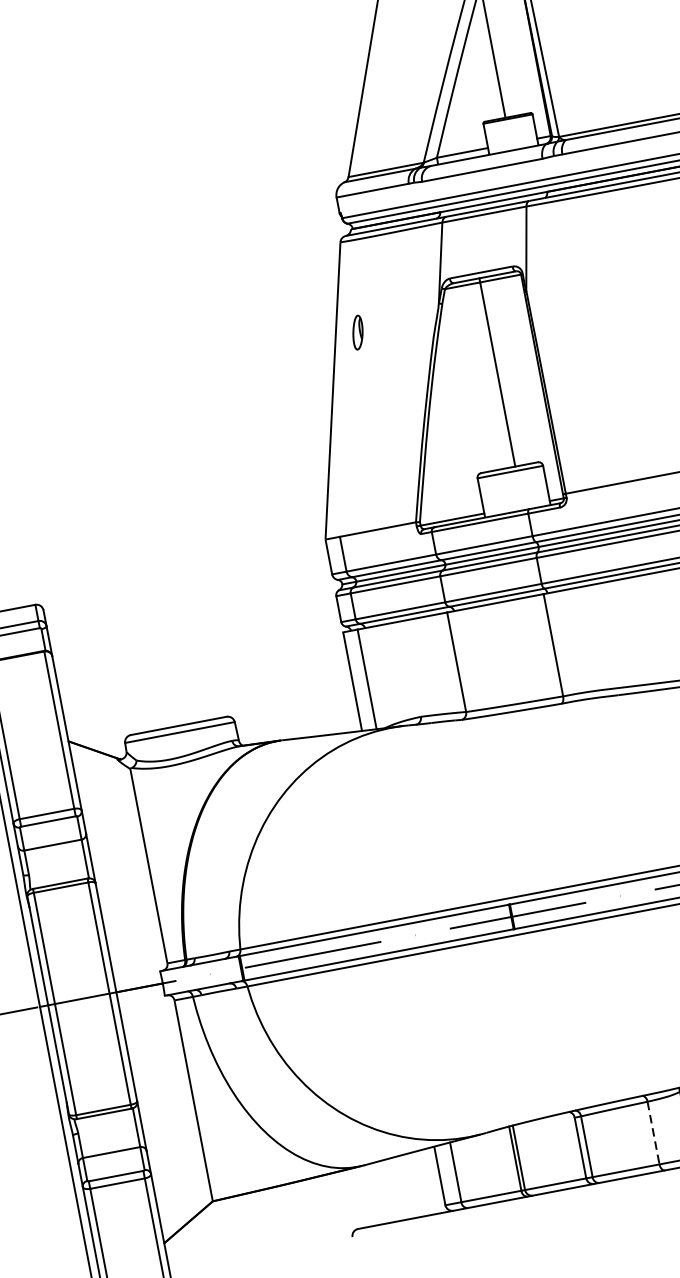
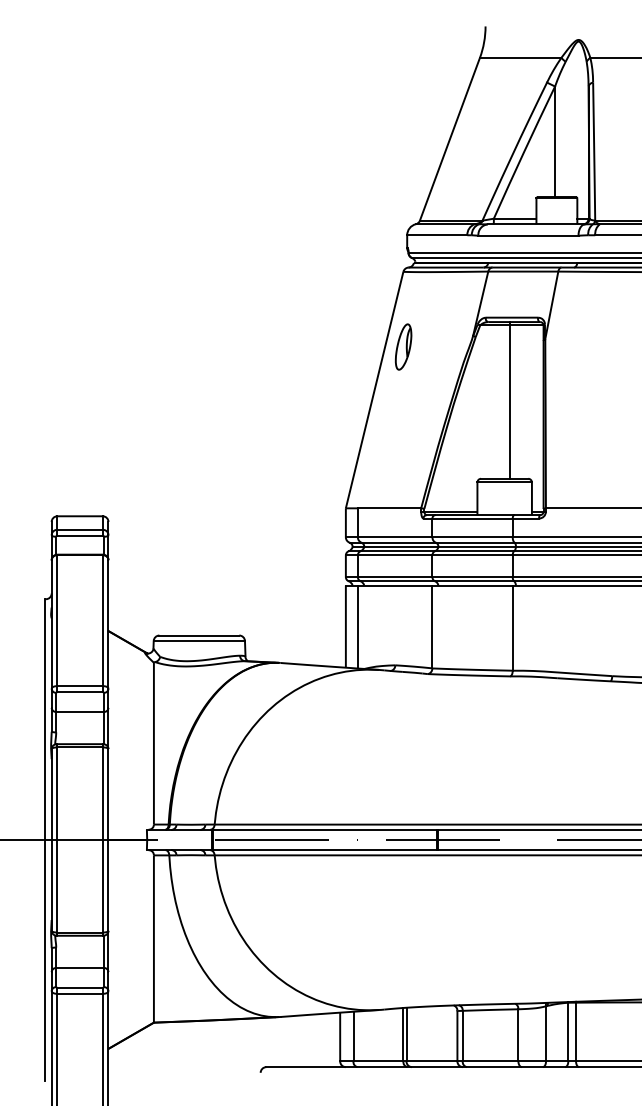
part: (357, 331) -> (403, 346), size x1.67
line: (653, 1133) -> (518, 1035), dashed -> solid

